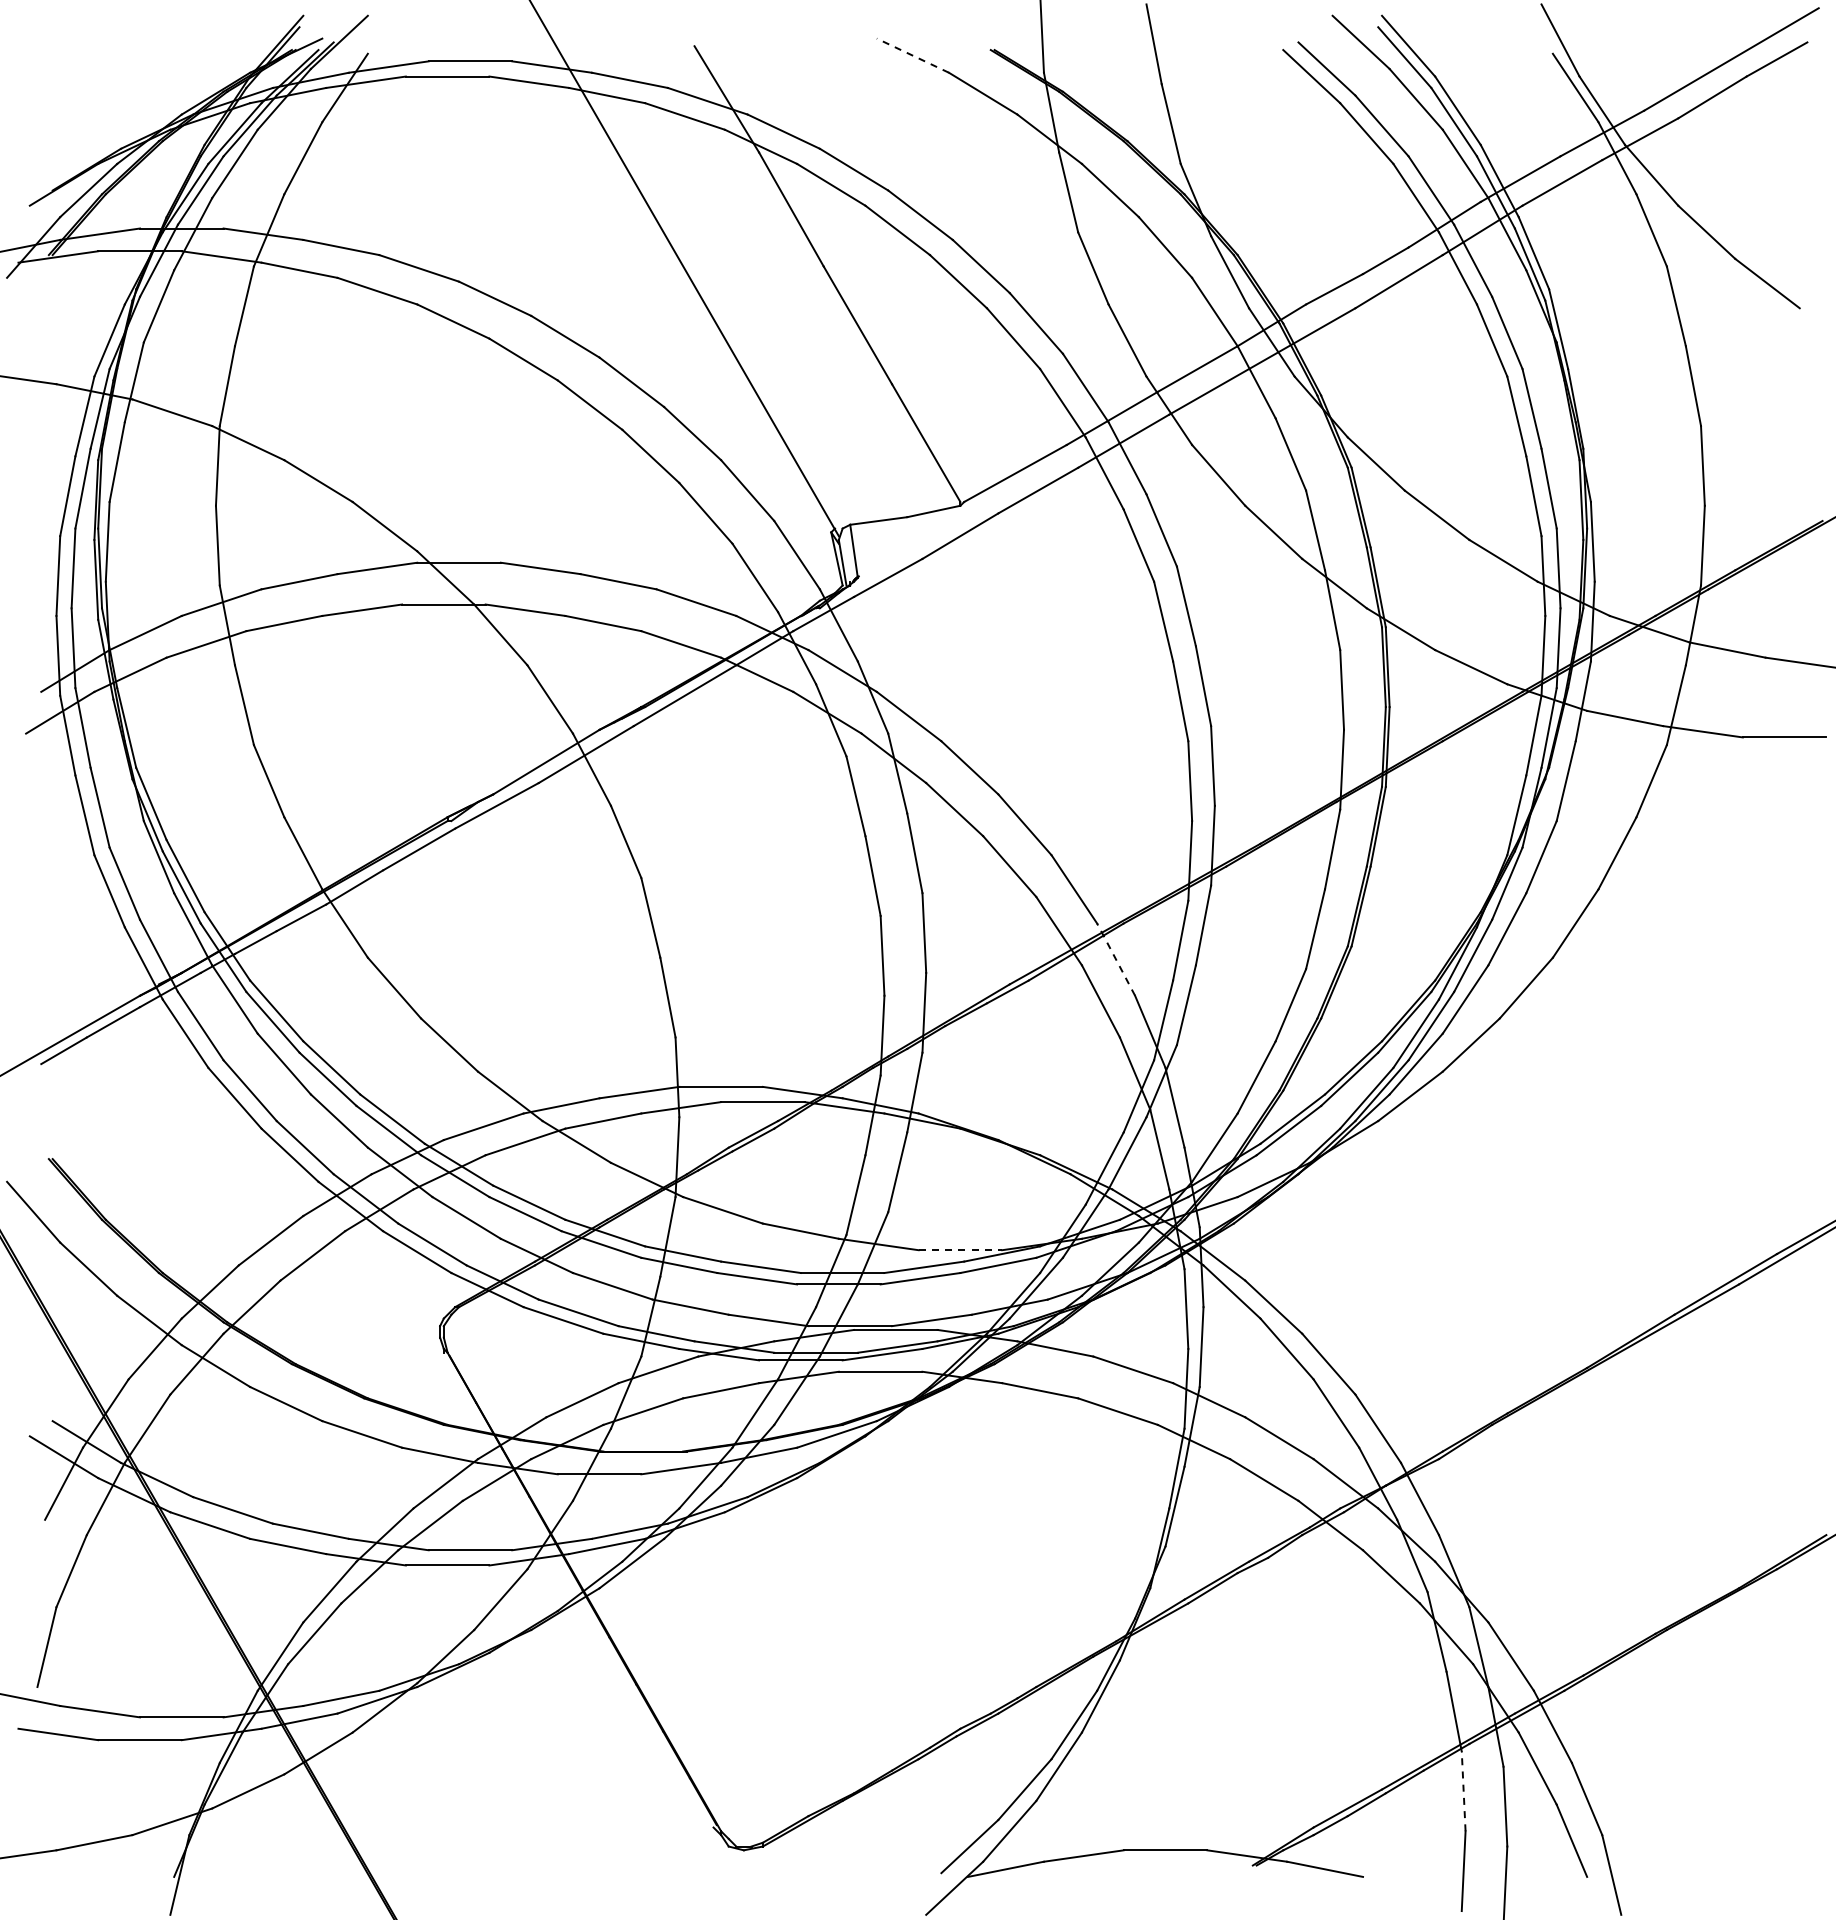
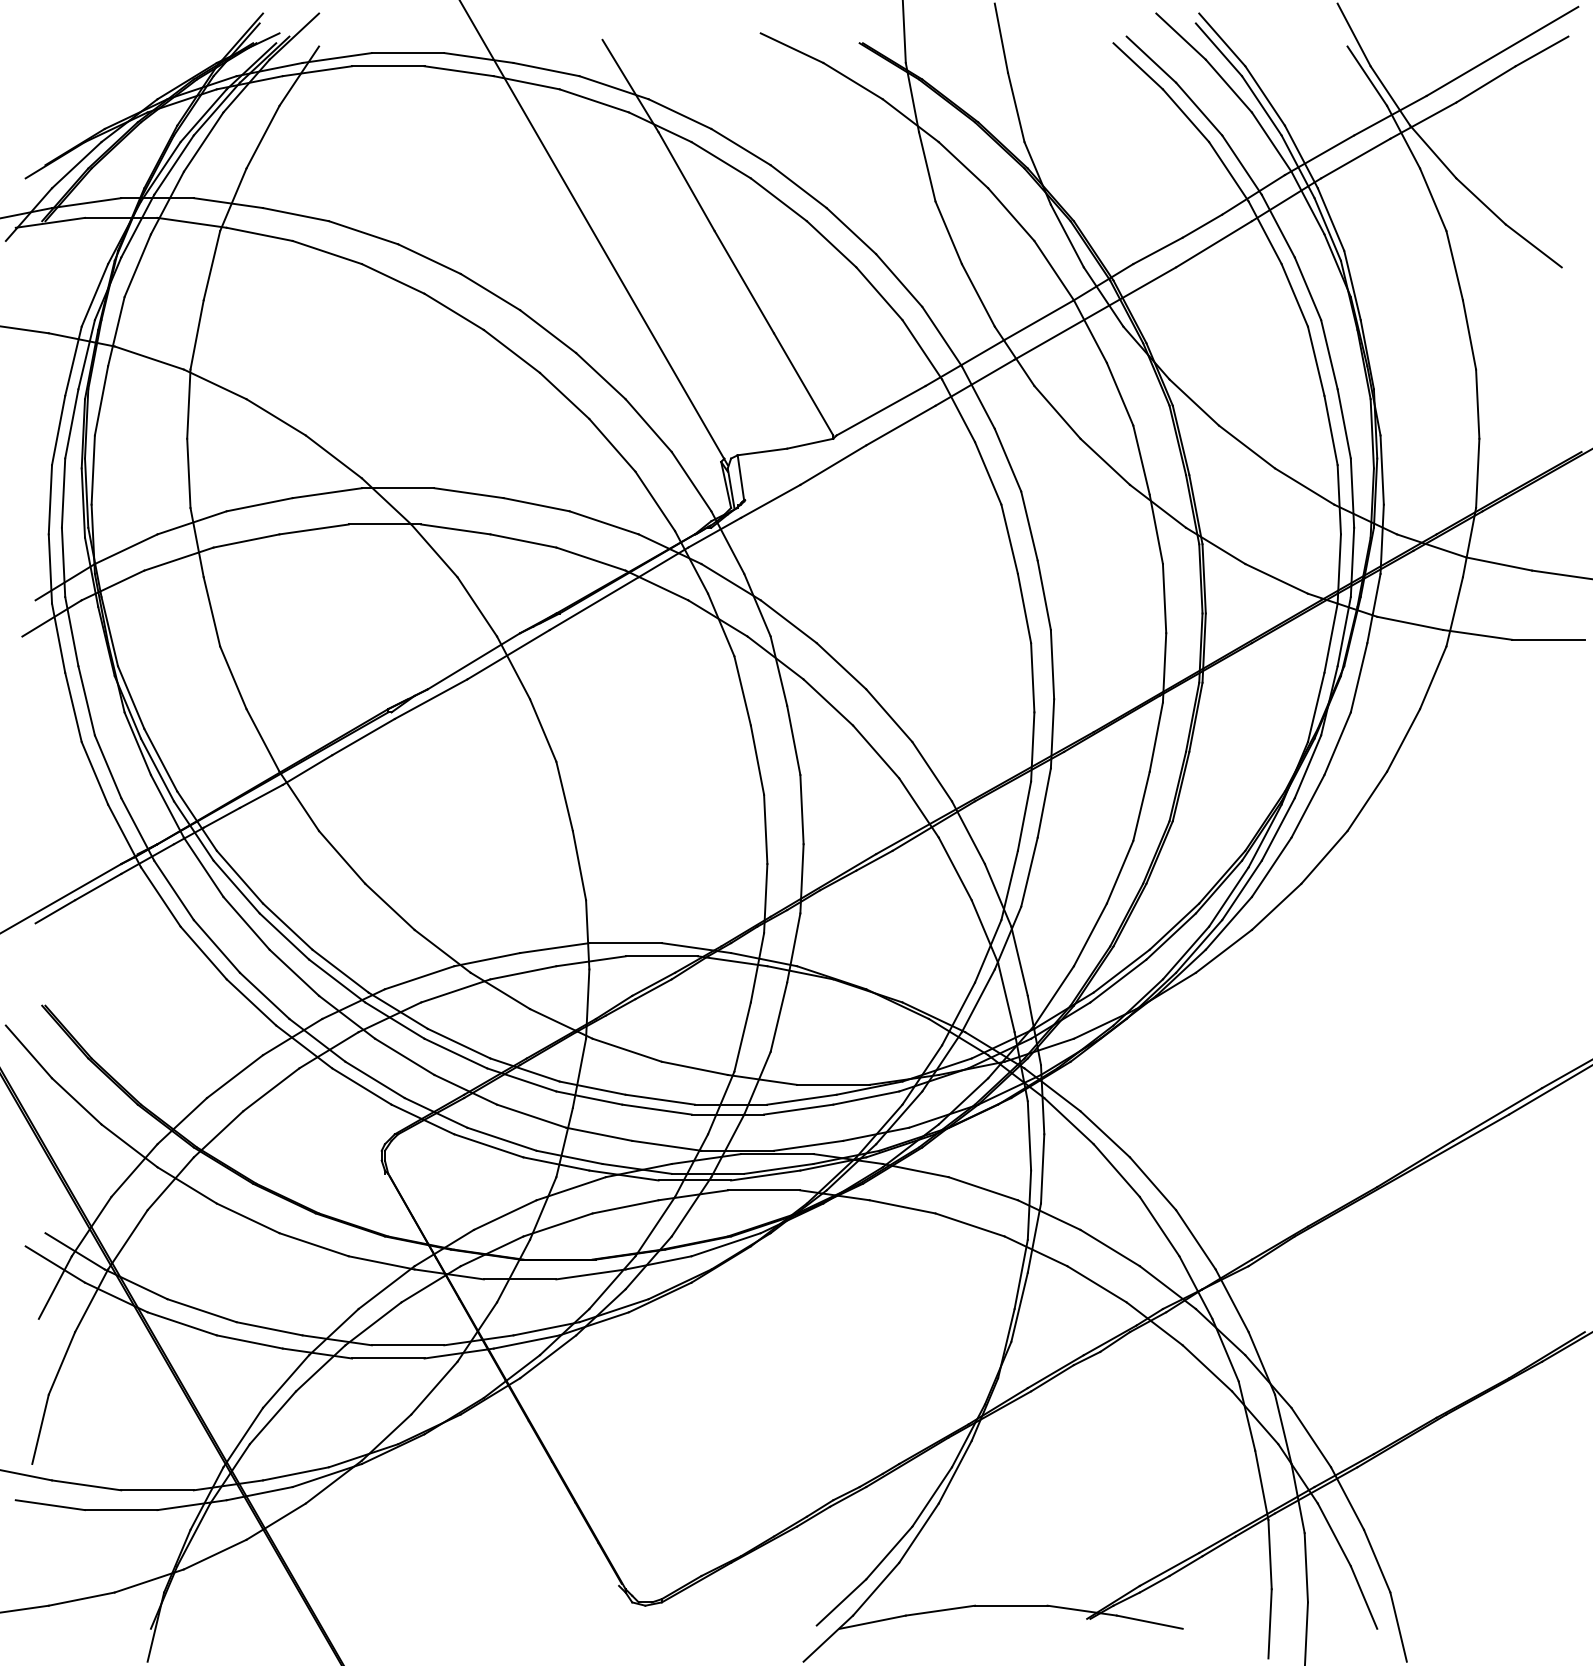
line: (912, 55) -> (791, 47), dashed -> solid
line: (1116, 959) -> (968, 832), dashed -> solid
line: (960, 1250) -> (833, 1085), dashed -> solid
line: (1463, 1791) -> (1269, 1554), dashed -> solid

